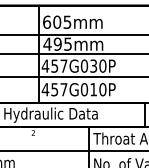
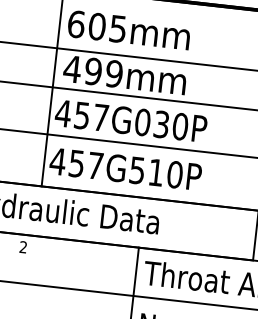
text: (67, 43) -> (113, 72), 495mm -> 499mm
text: (84, 89) -> (137, 170), 457G010P -> 457G510P

